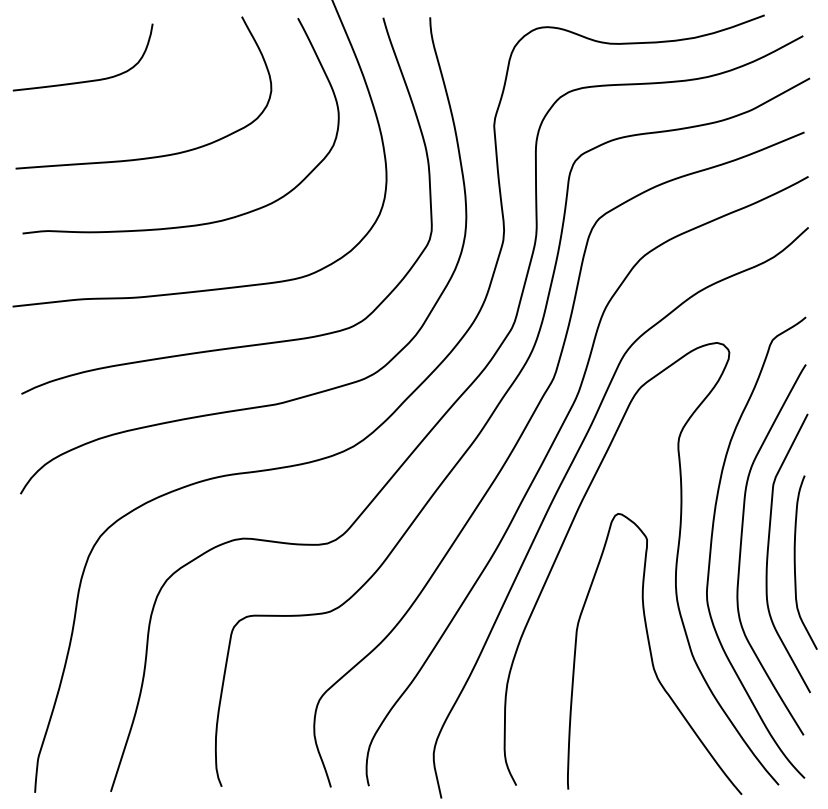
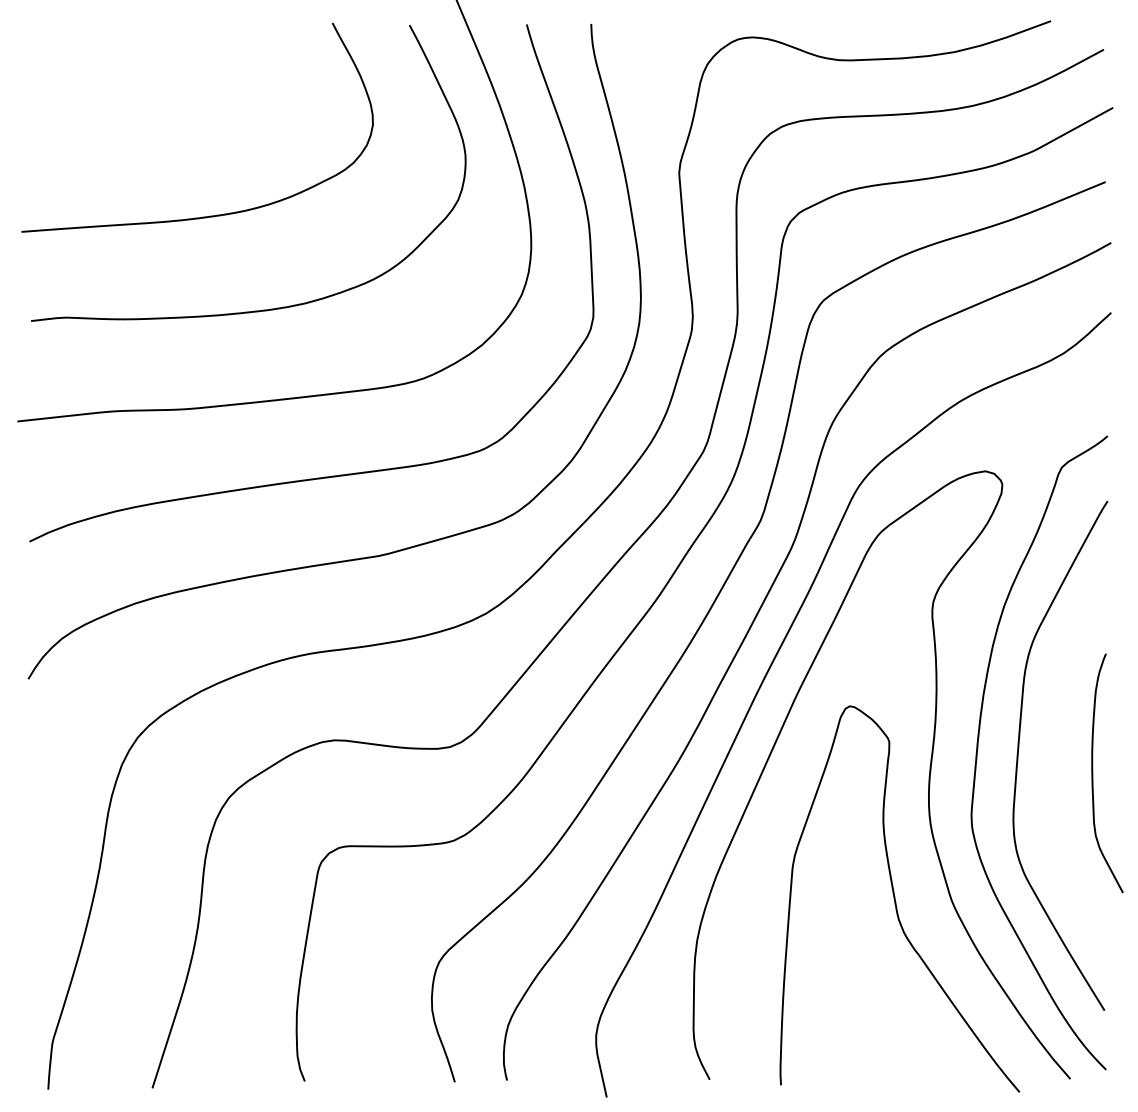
curve: (86, 80) -> (118, 110), removed
curve: (768, 553) -> (1056, 760), removed

